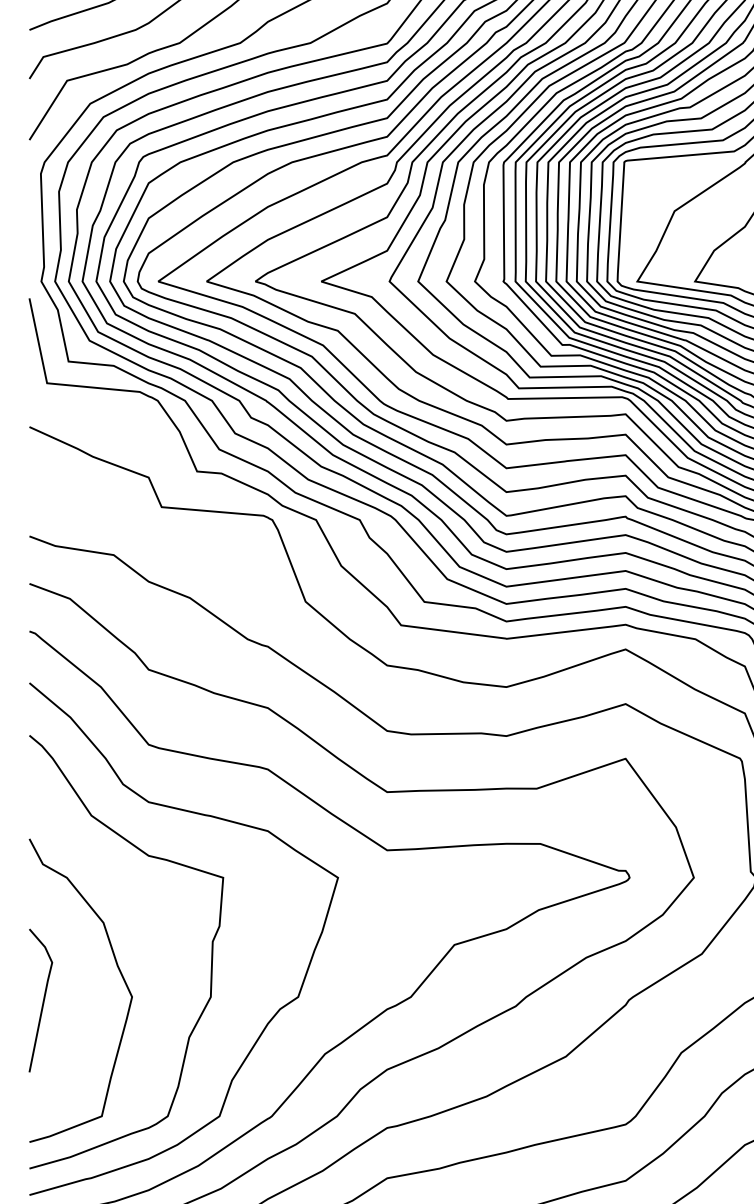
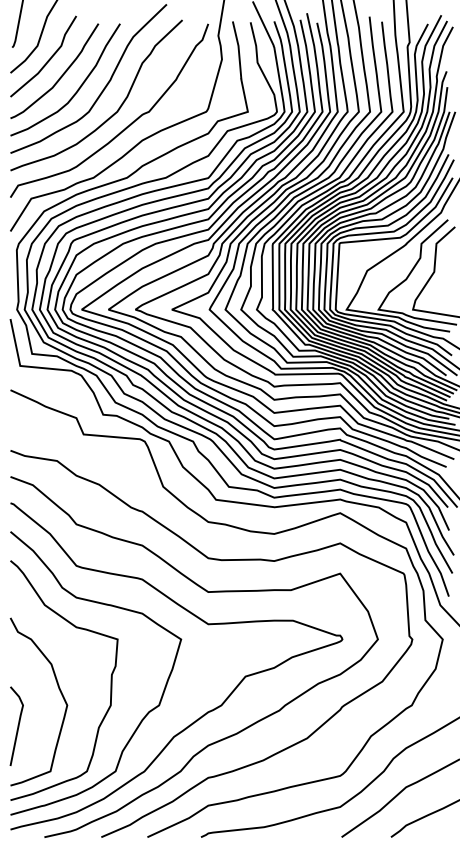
line: (42, 999) -> (17, 725), moved

